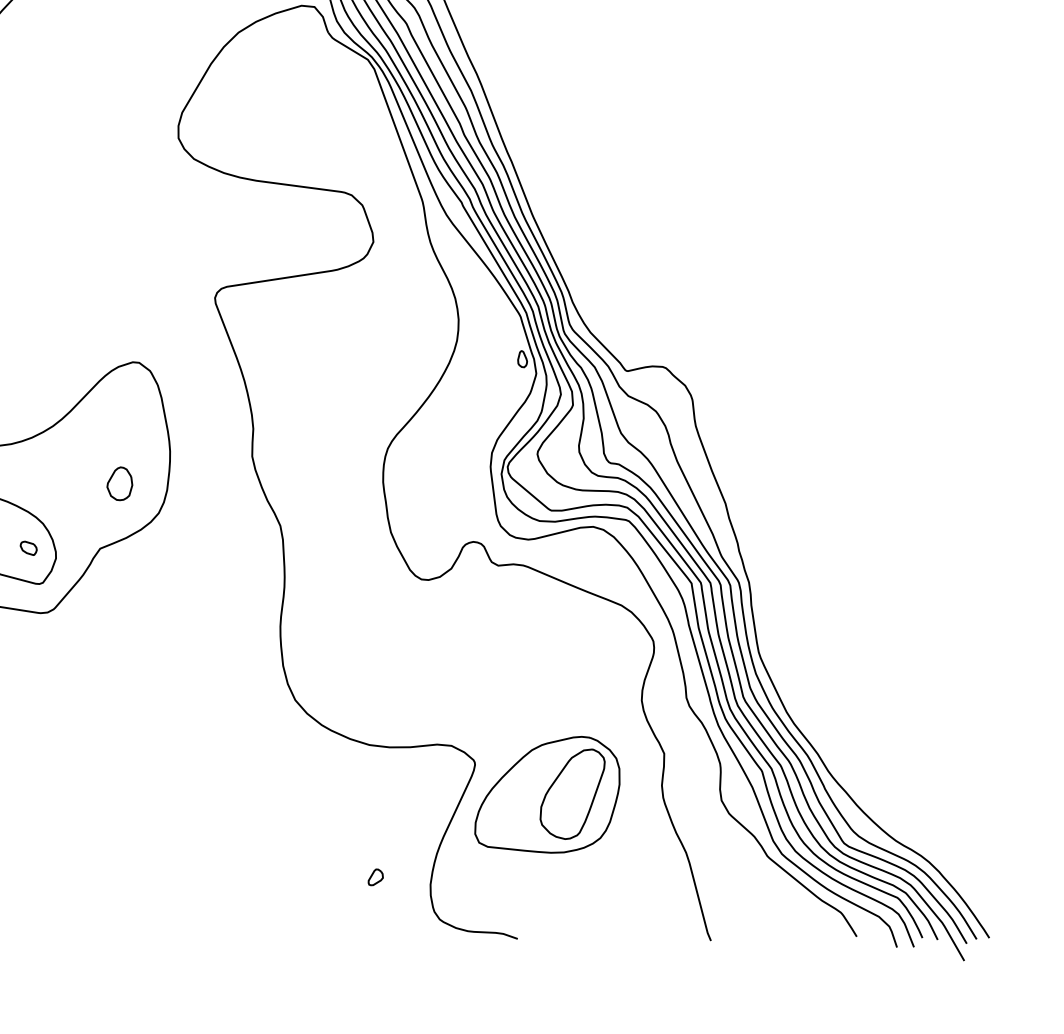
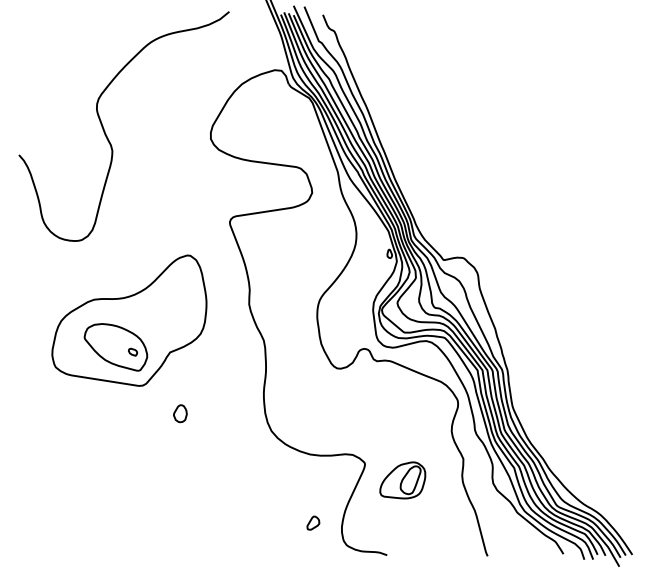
part: (120, 483) -> (180, 413), moved
part: (547, 795) -> (402, 480), size x0.6
part: (375, 877) -> (313, 523), size x1.6

